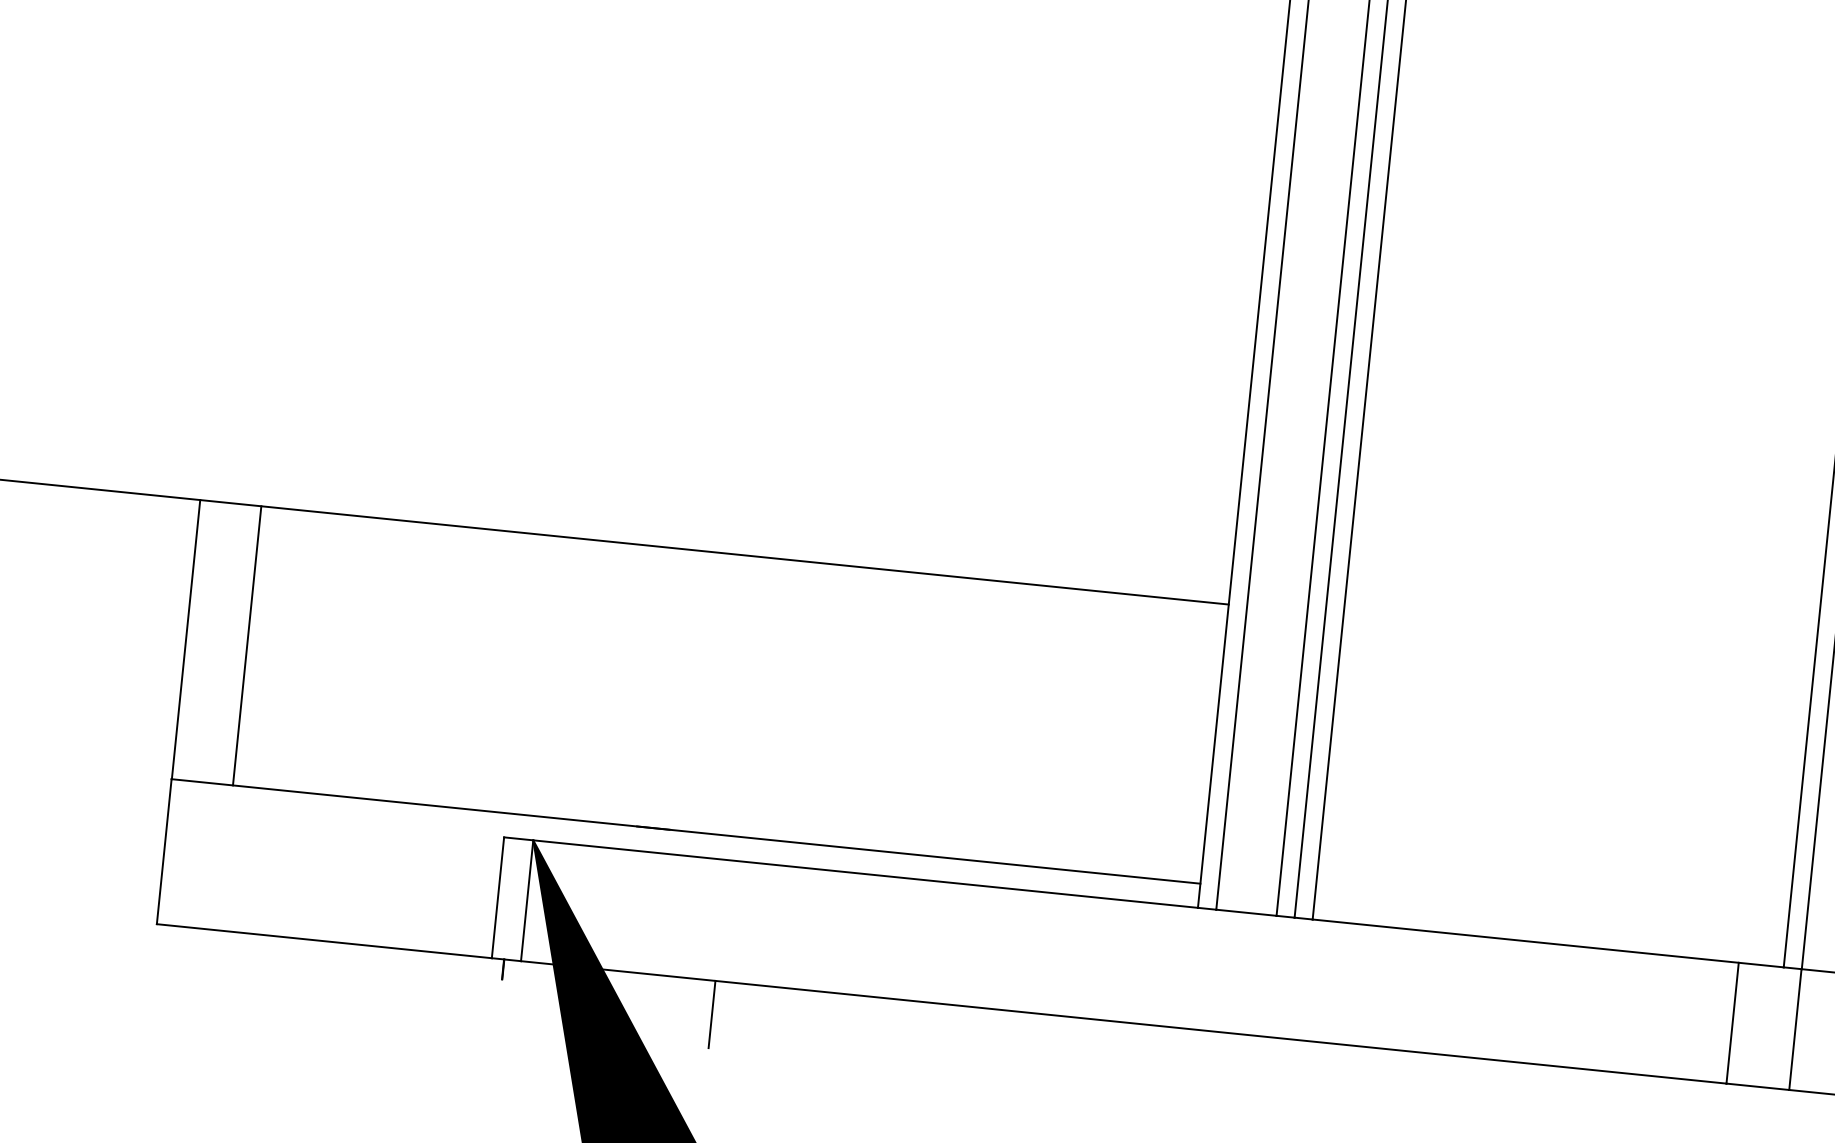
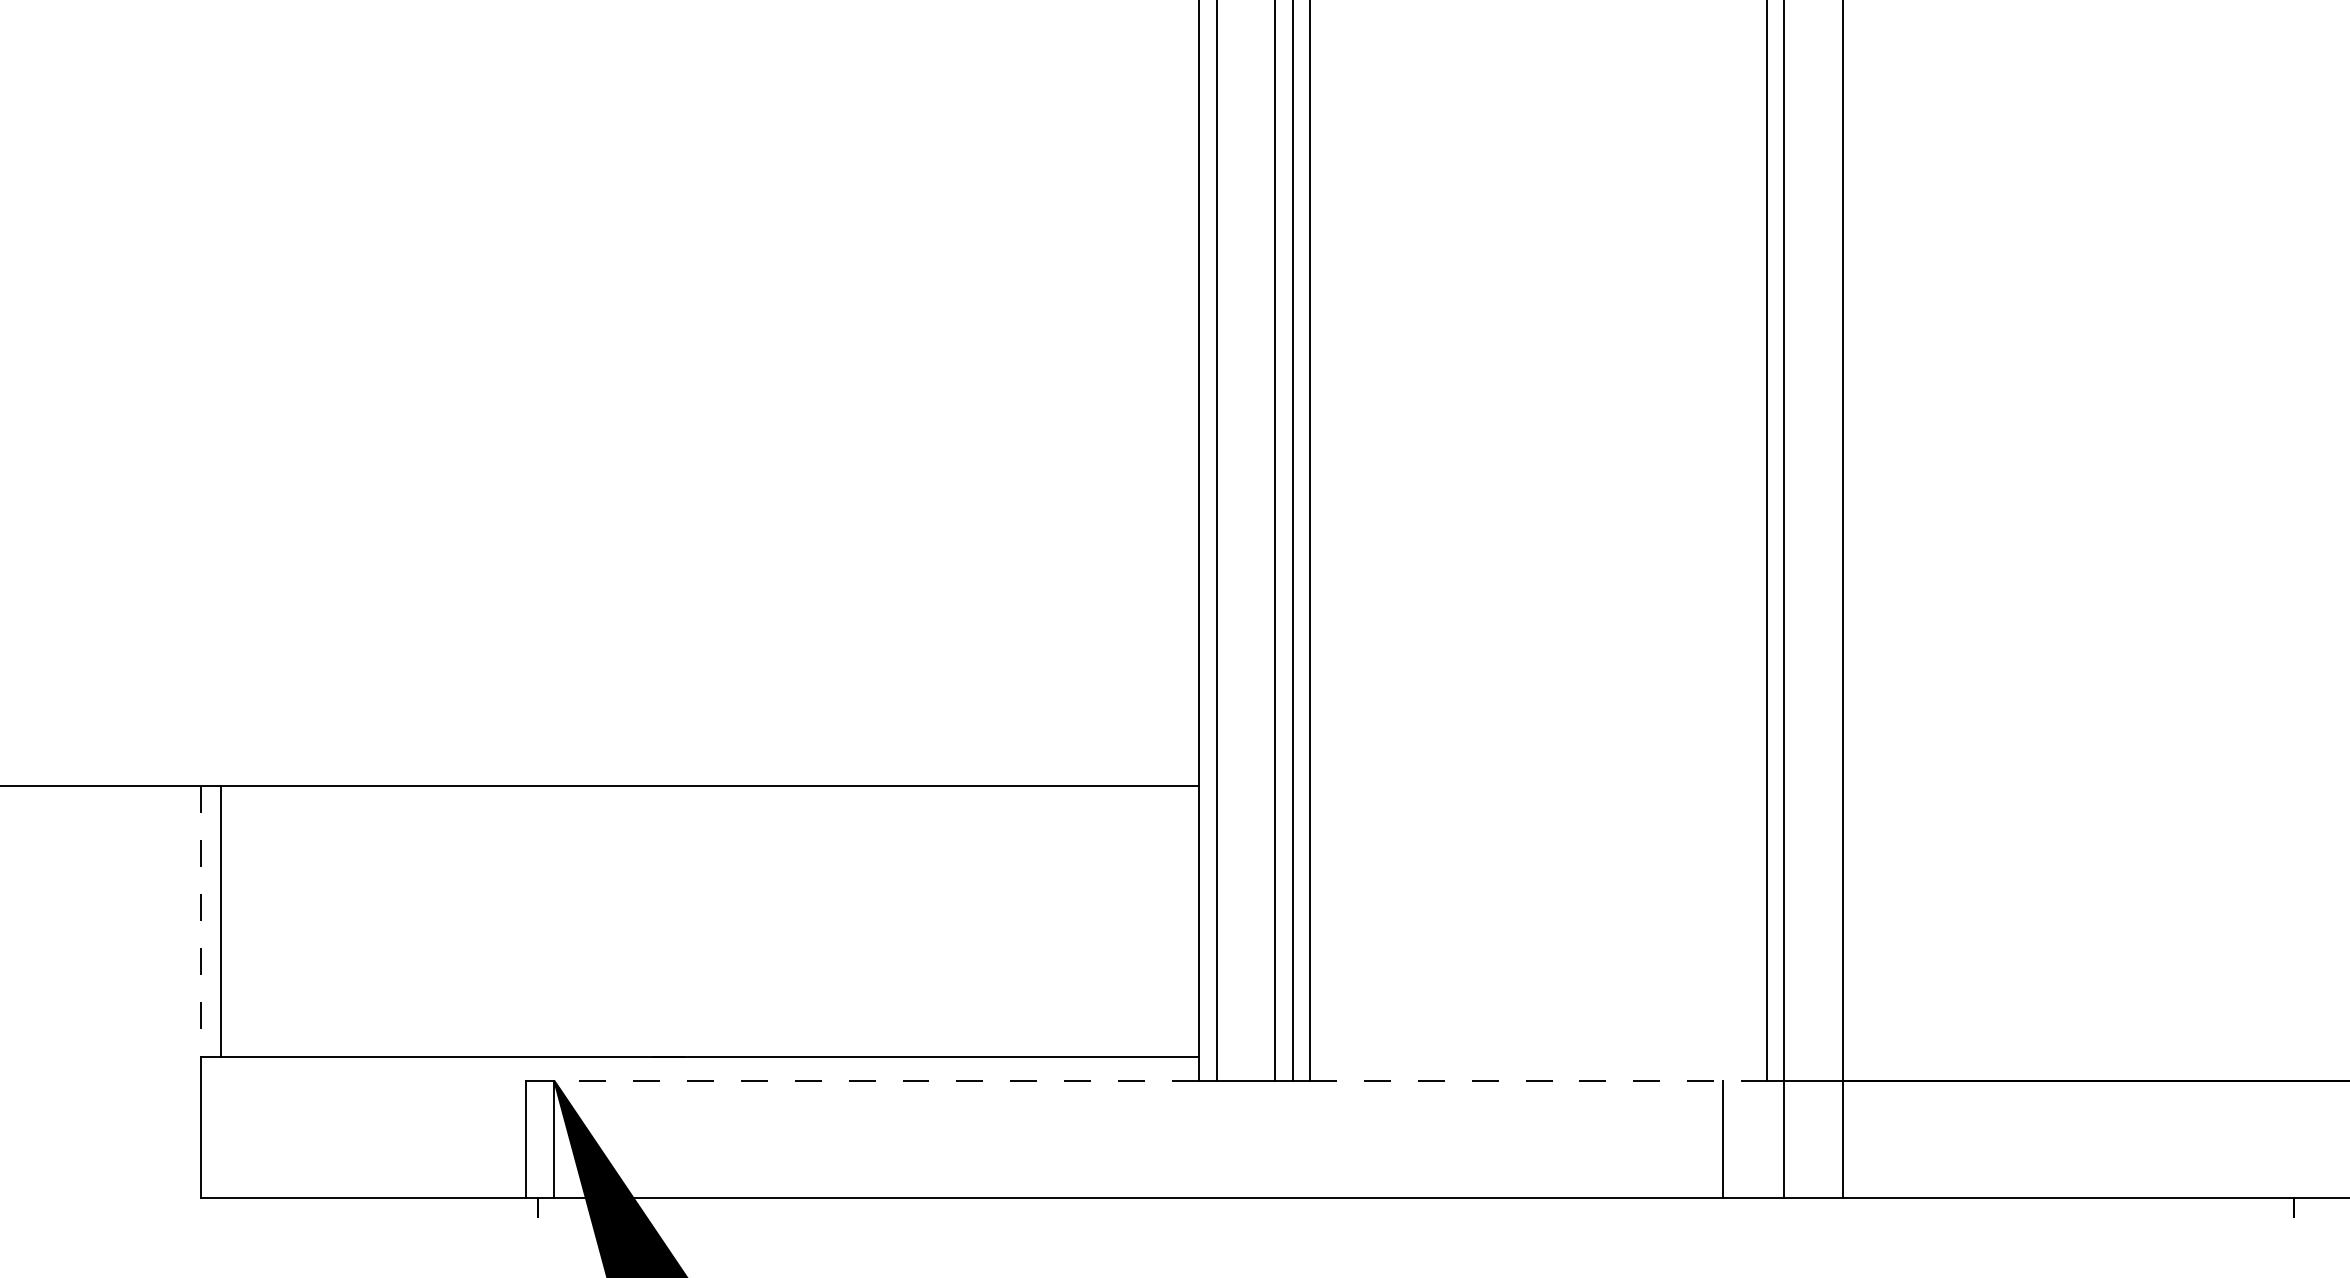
line: (186, 640) -> (201, 922), solid -> dashed
line: (247, 645) -> (220, 921), moved
line: (865, 874) -> (876, 1080), solid -> dashed
line: (1549, 943) -> (1539, 1080), solid -> dashed
line: (711, 1013) -> (742, 1229), removed

